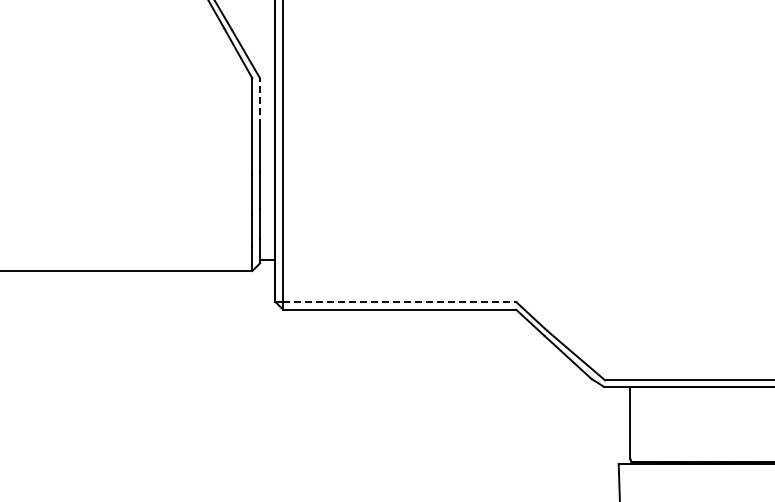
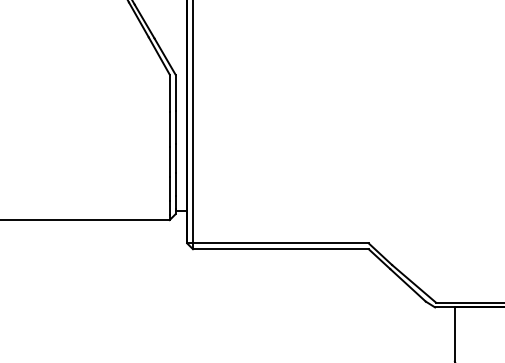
line: (260, 102) -> (175, 92), dashed -> solid
line: (400, 301) -> (281, 243), dashed -> solid

